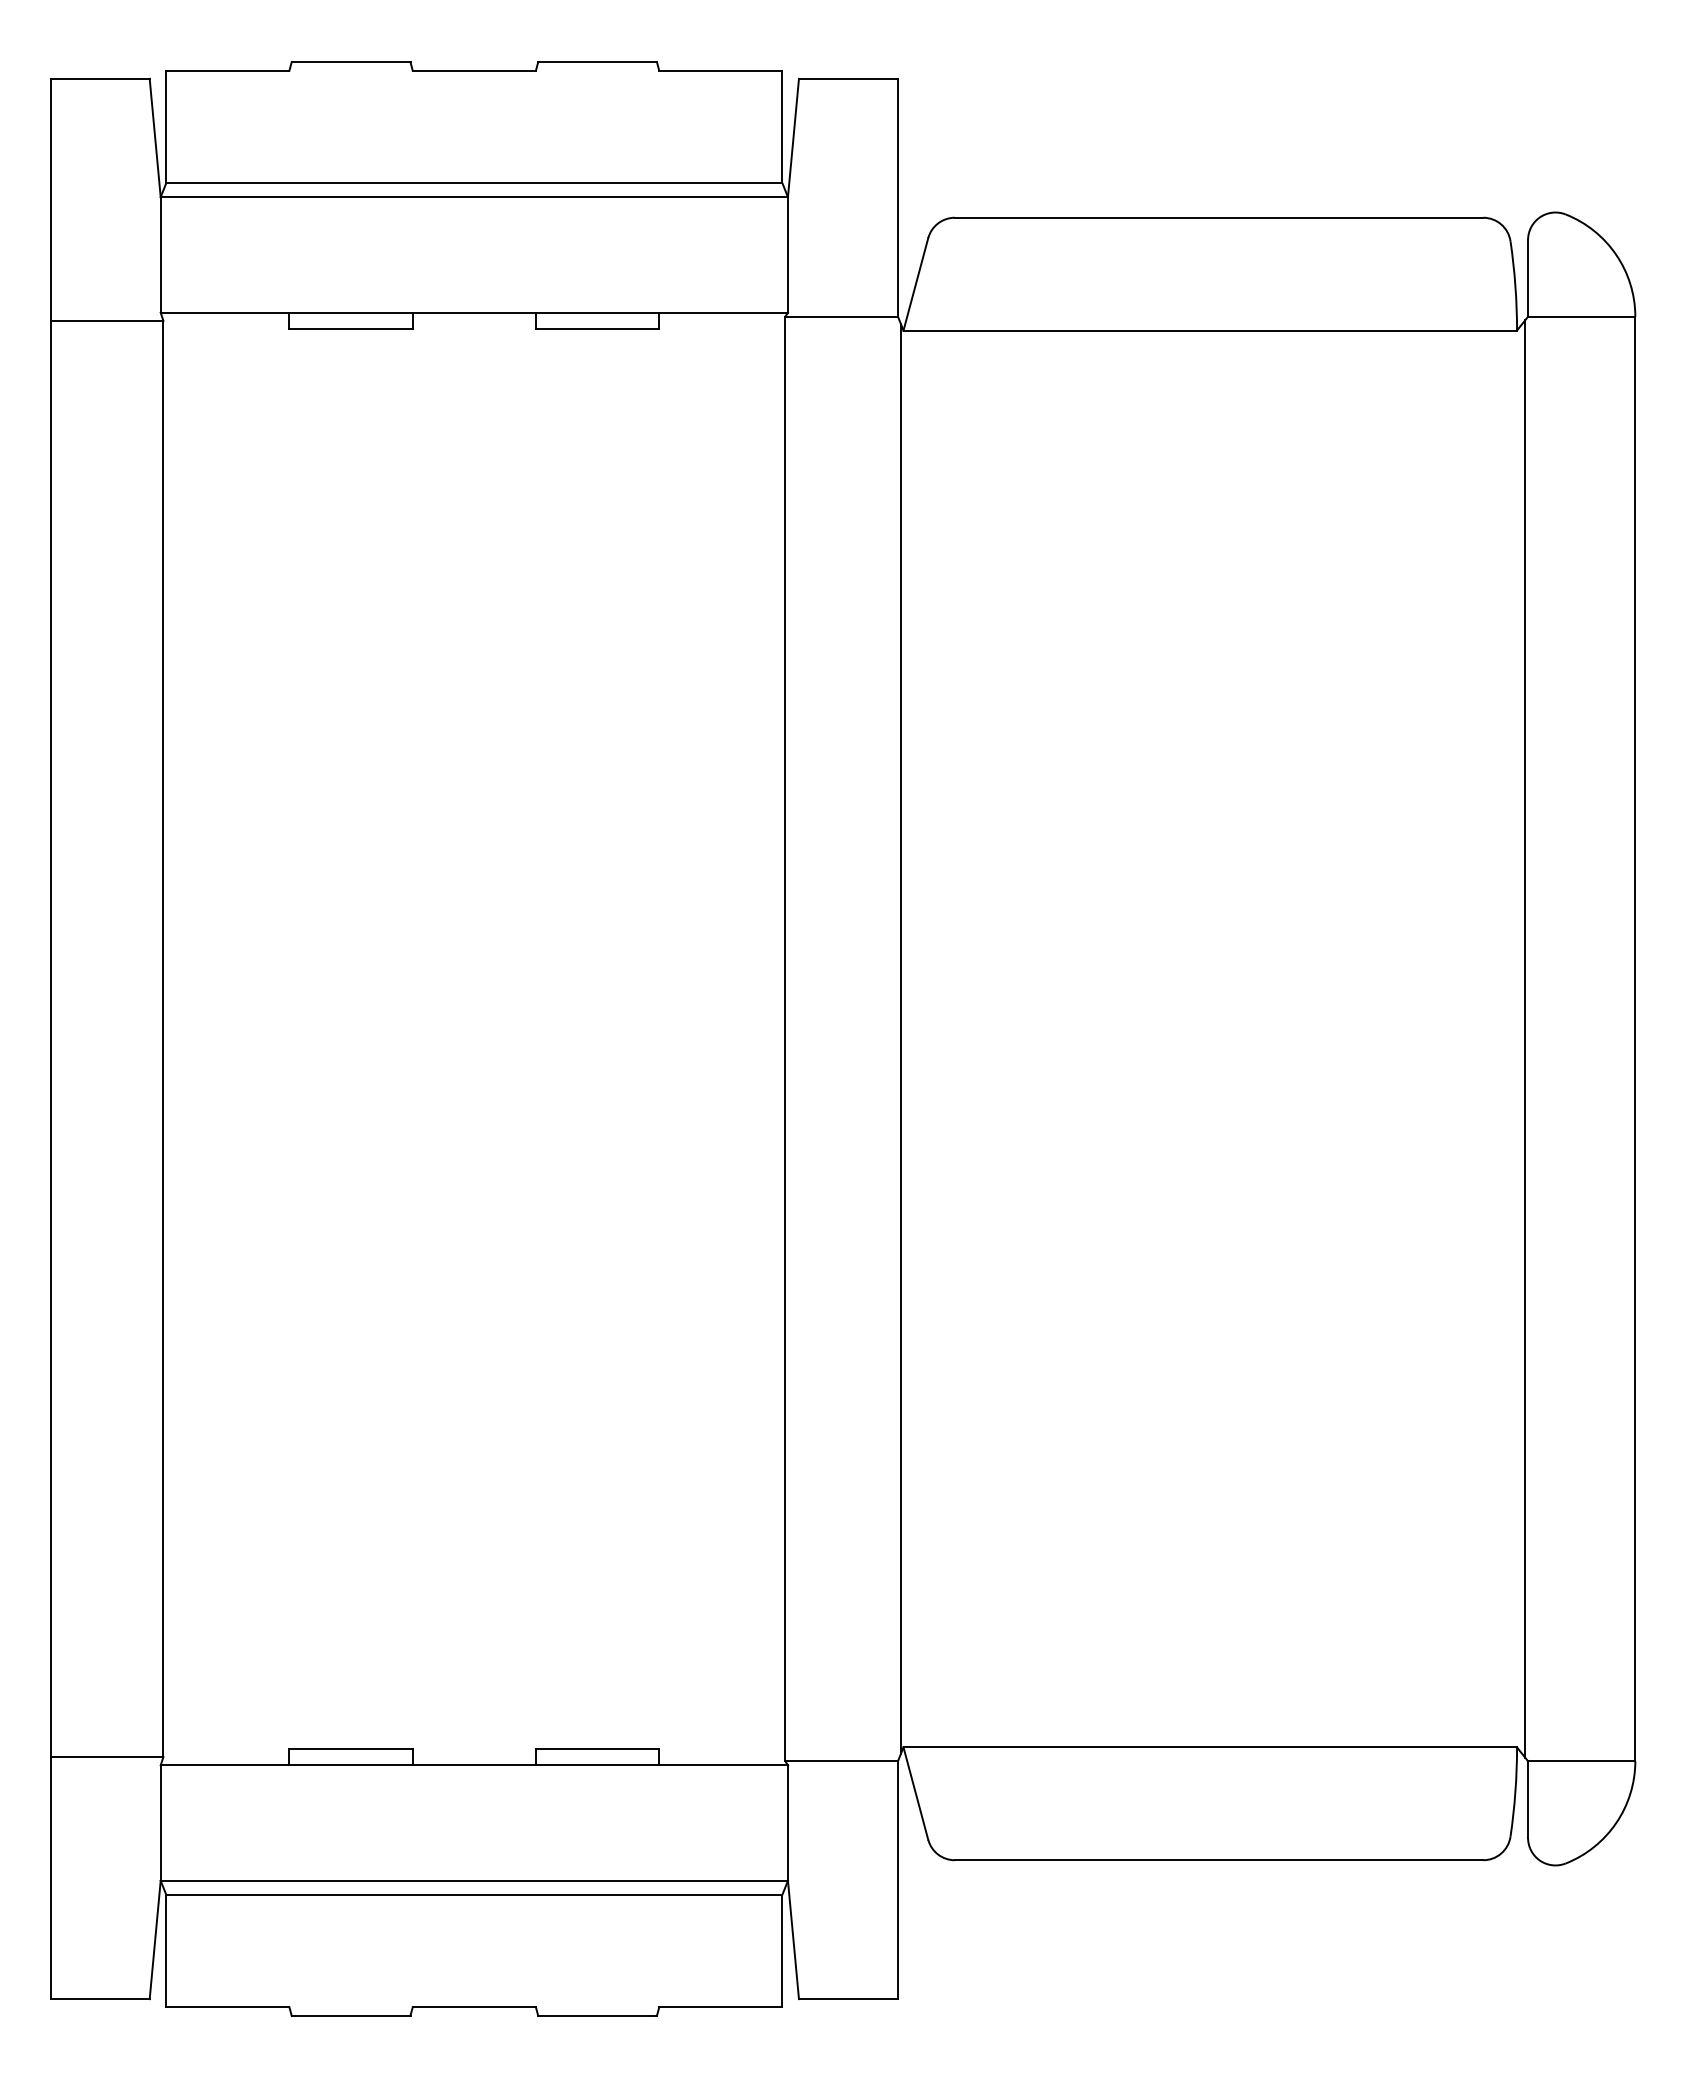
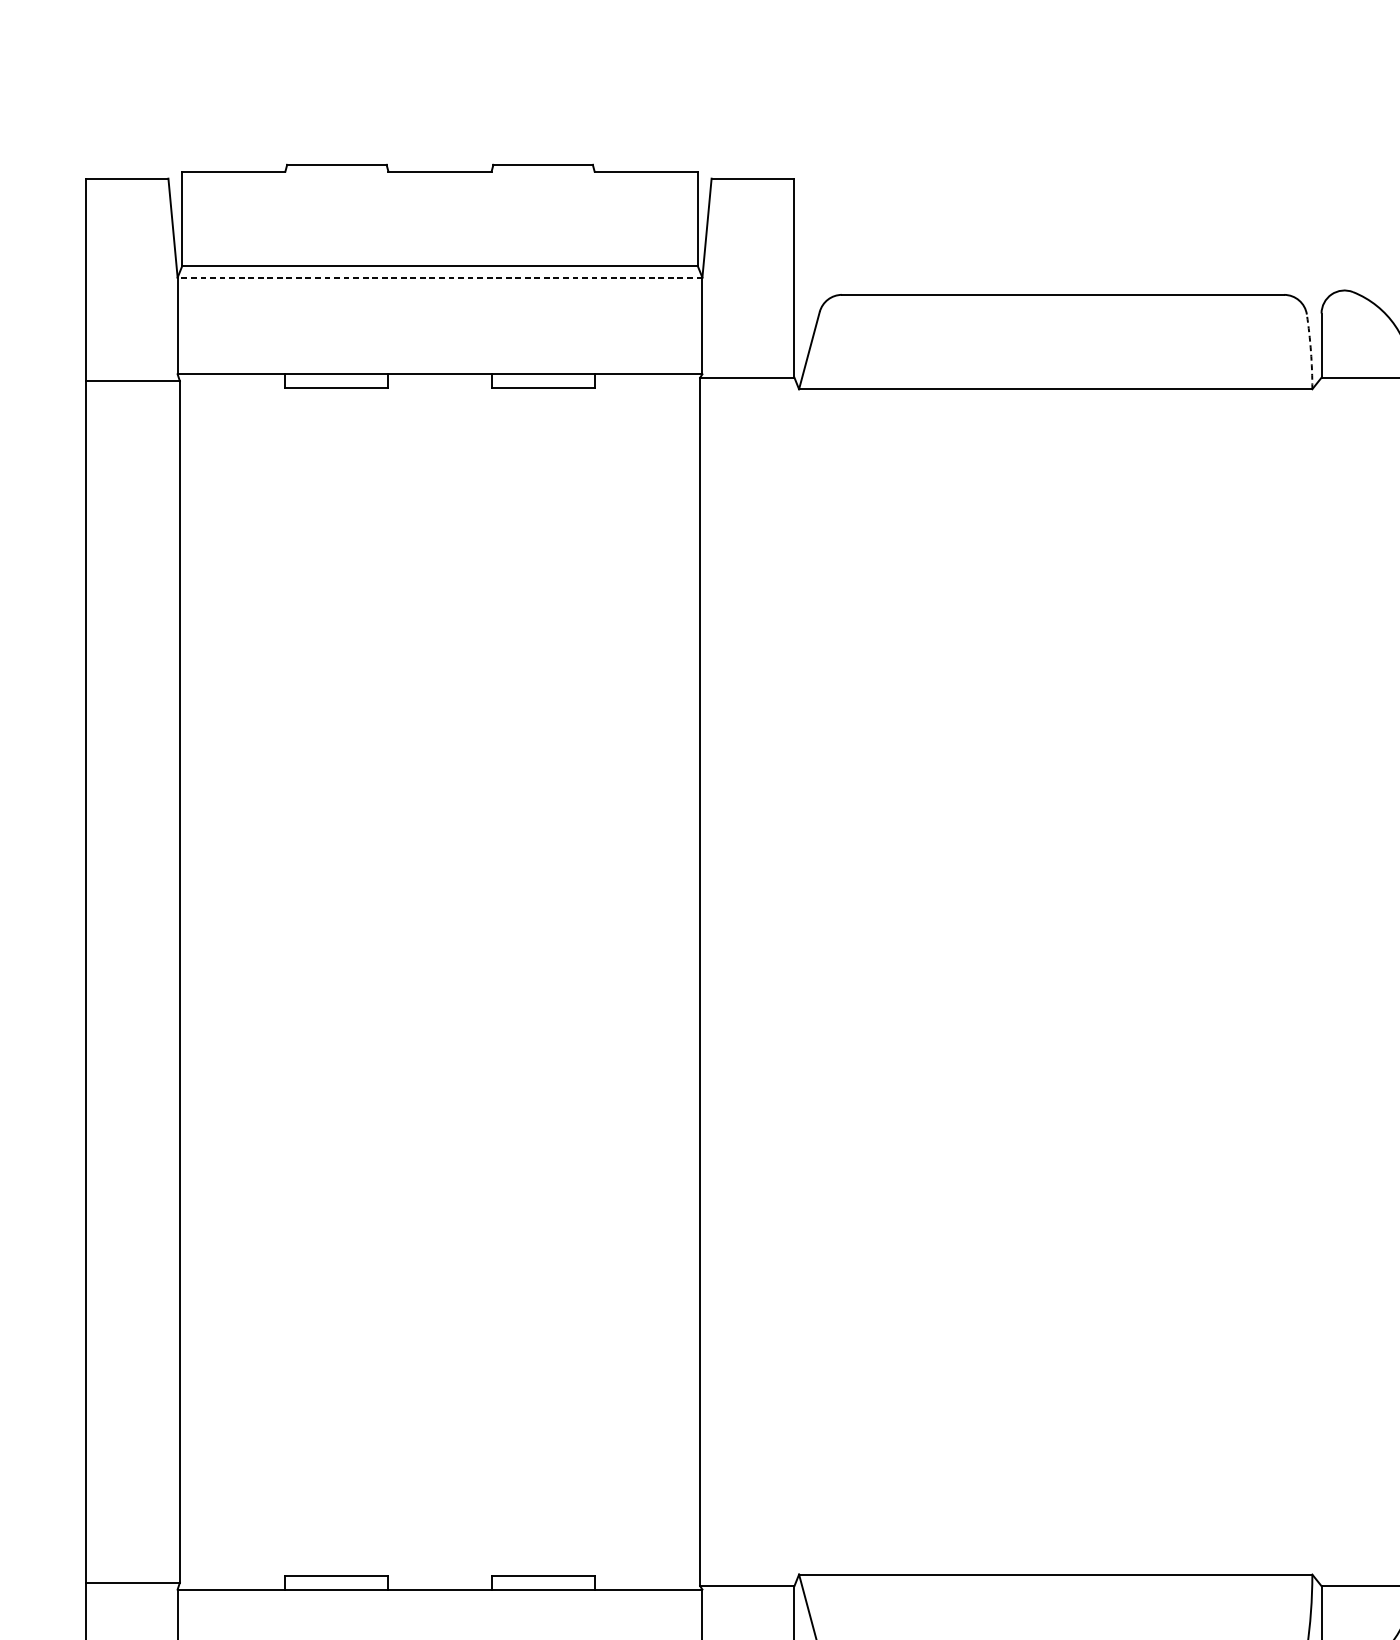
line: (474, 197) -> (440, 277), solid -> dashed
arc: (1515, 285) -> (1311, 351), solid -> dashed
line: (900, 1038) -> (796, 981), removed
line: (1525, 1038) -> (1319, 981), removed

